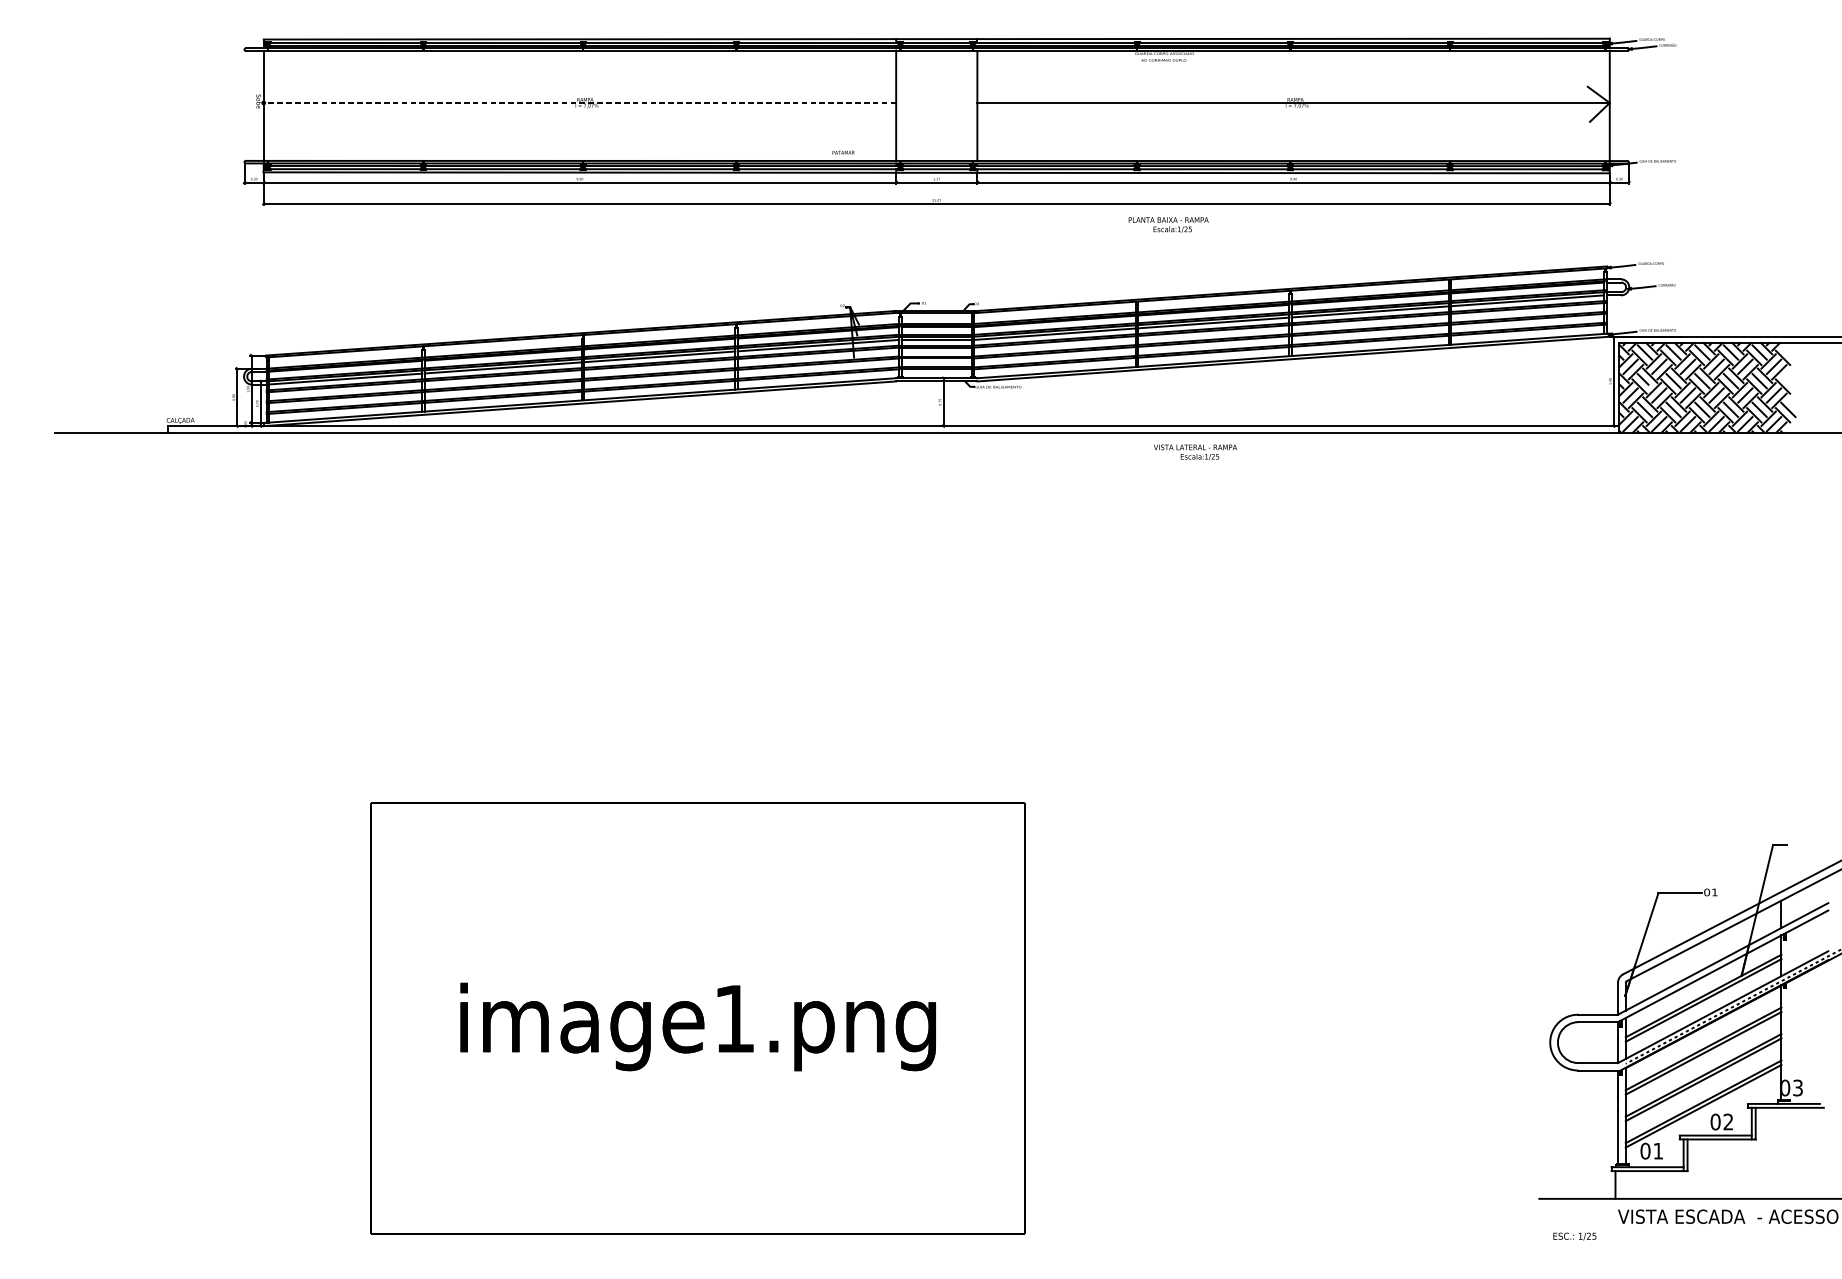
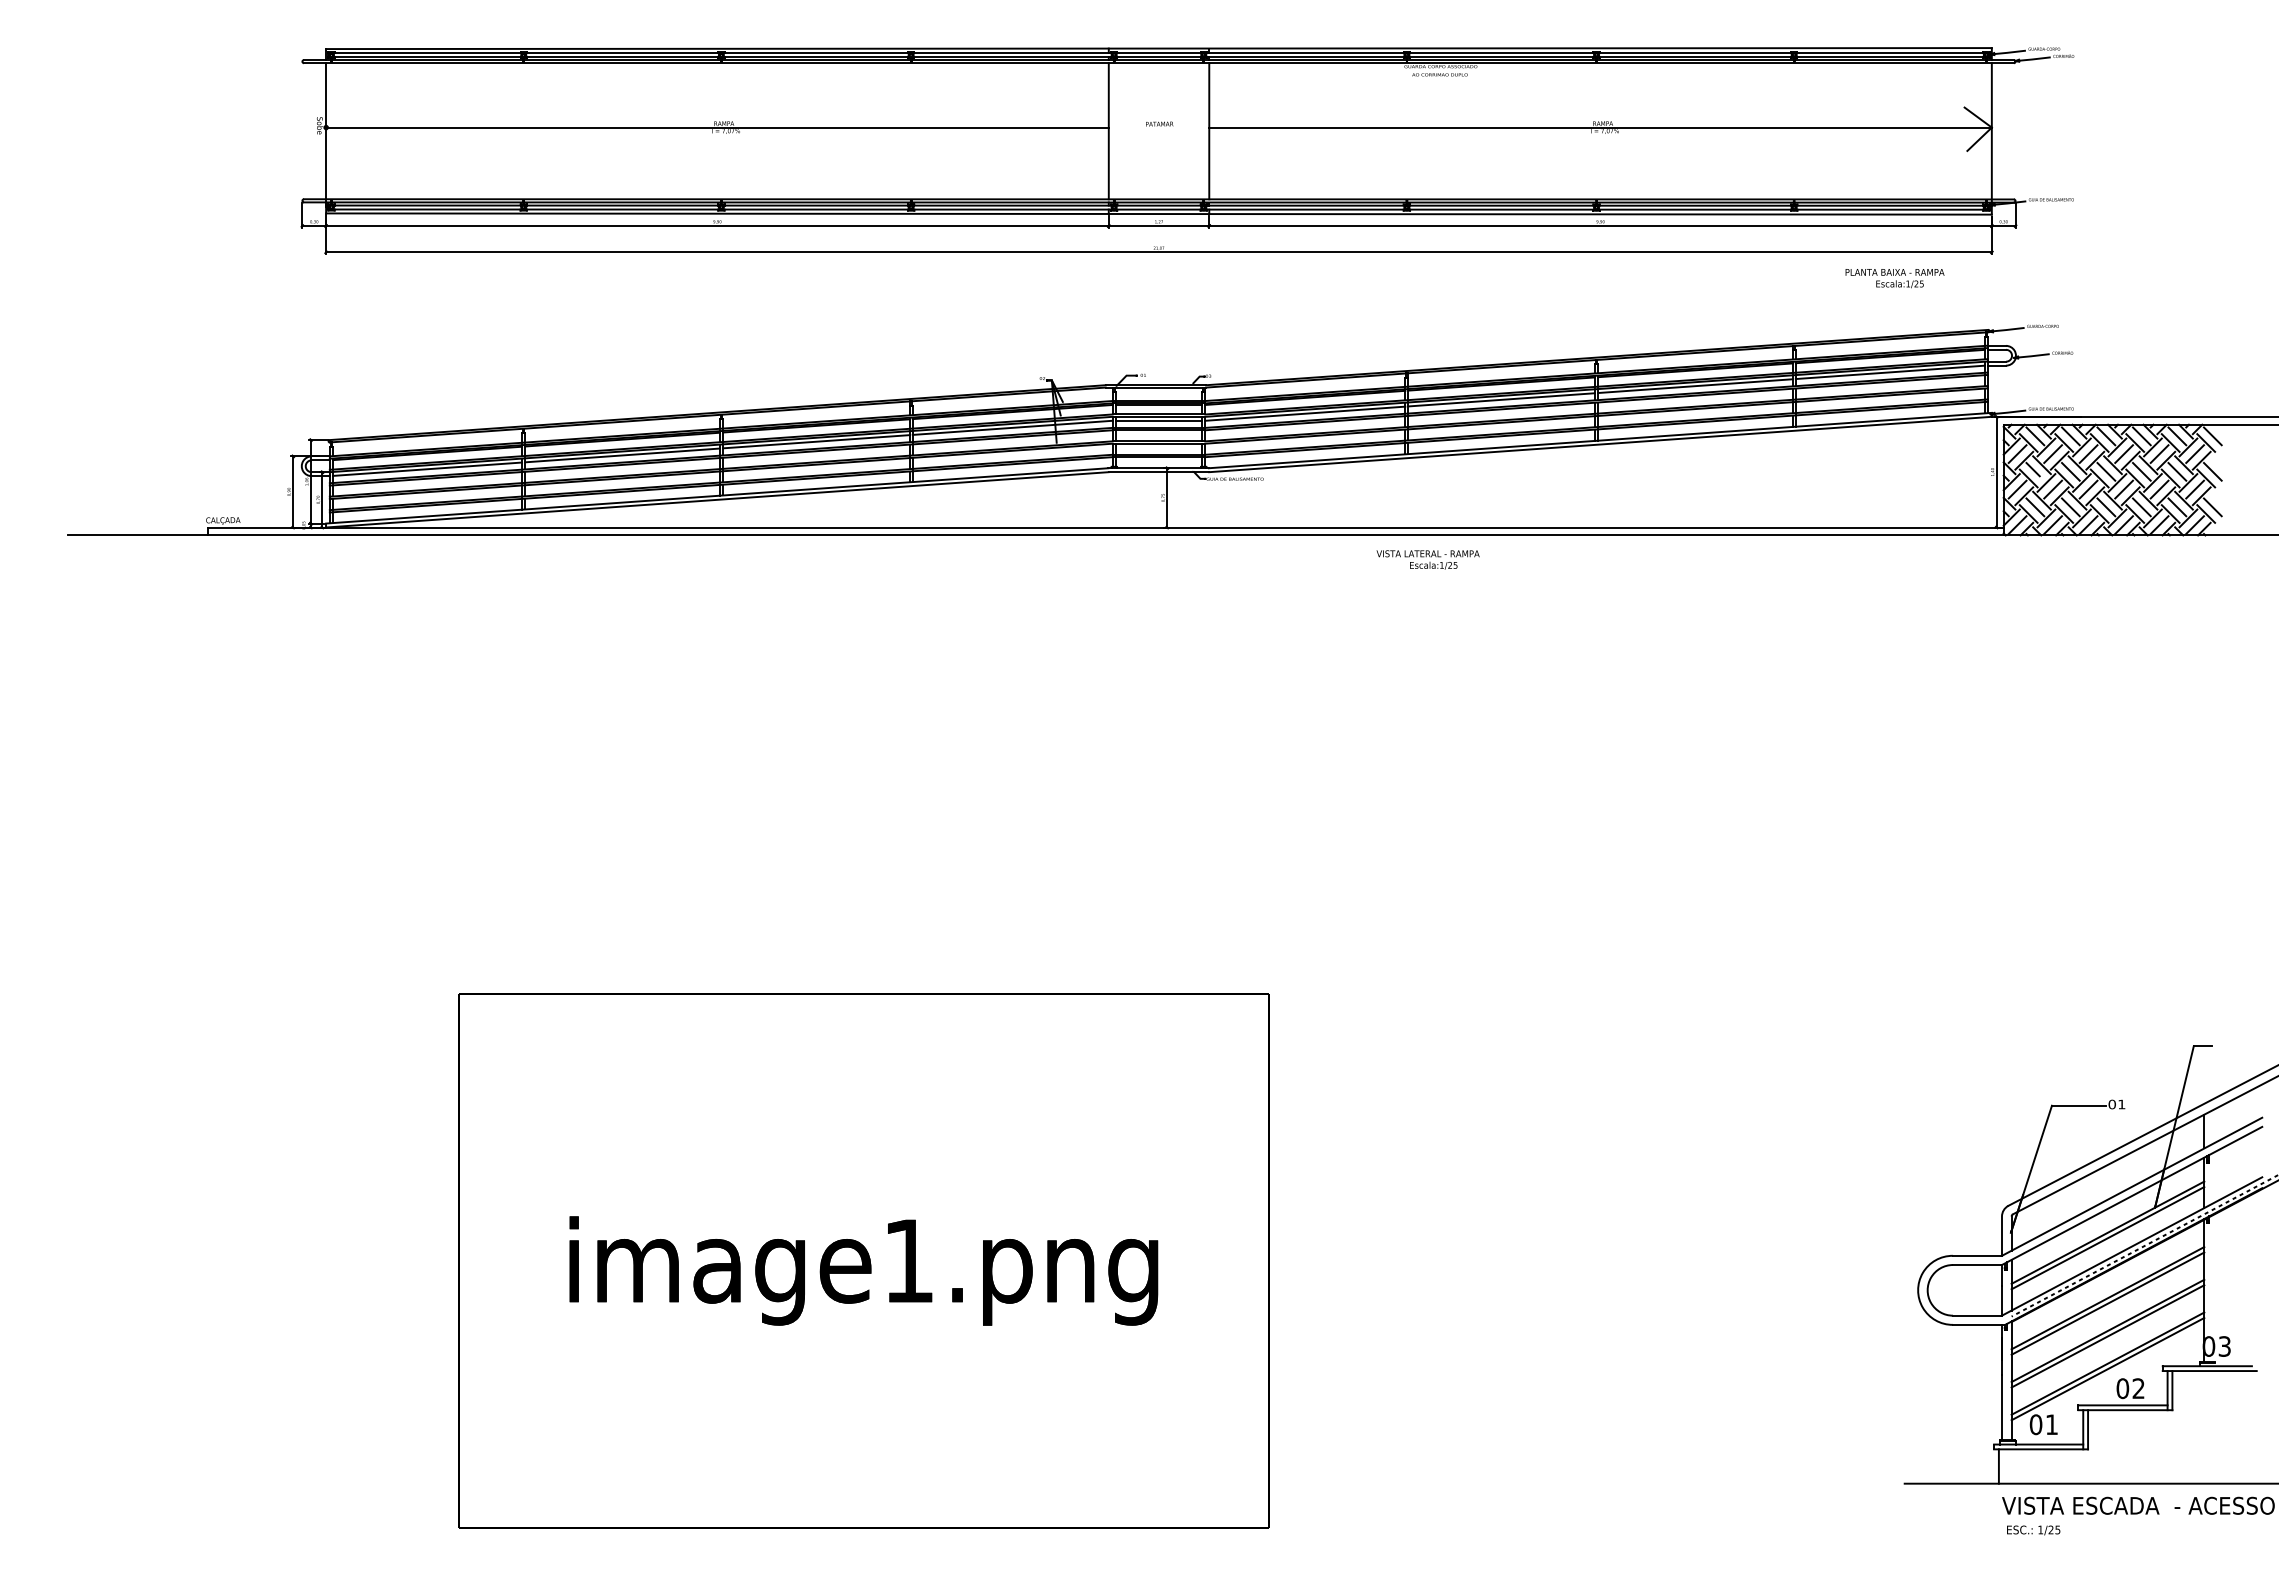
line: (579, 102) -> (716, 127), dashed -> solid
text: (843, 152) -> (1159, 123), moved
text: (1168, 224) -> (1894, 278), moved
line: (1788, 352) -> (2212, 436), added
line: (1788, 380) -> (2212, 471), added
text: (1194, 452) -> (1427, 559), moved
text: (1574, 1236) -> (2033, 1530), moved

